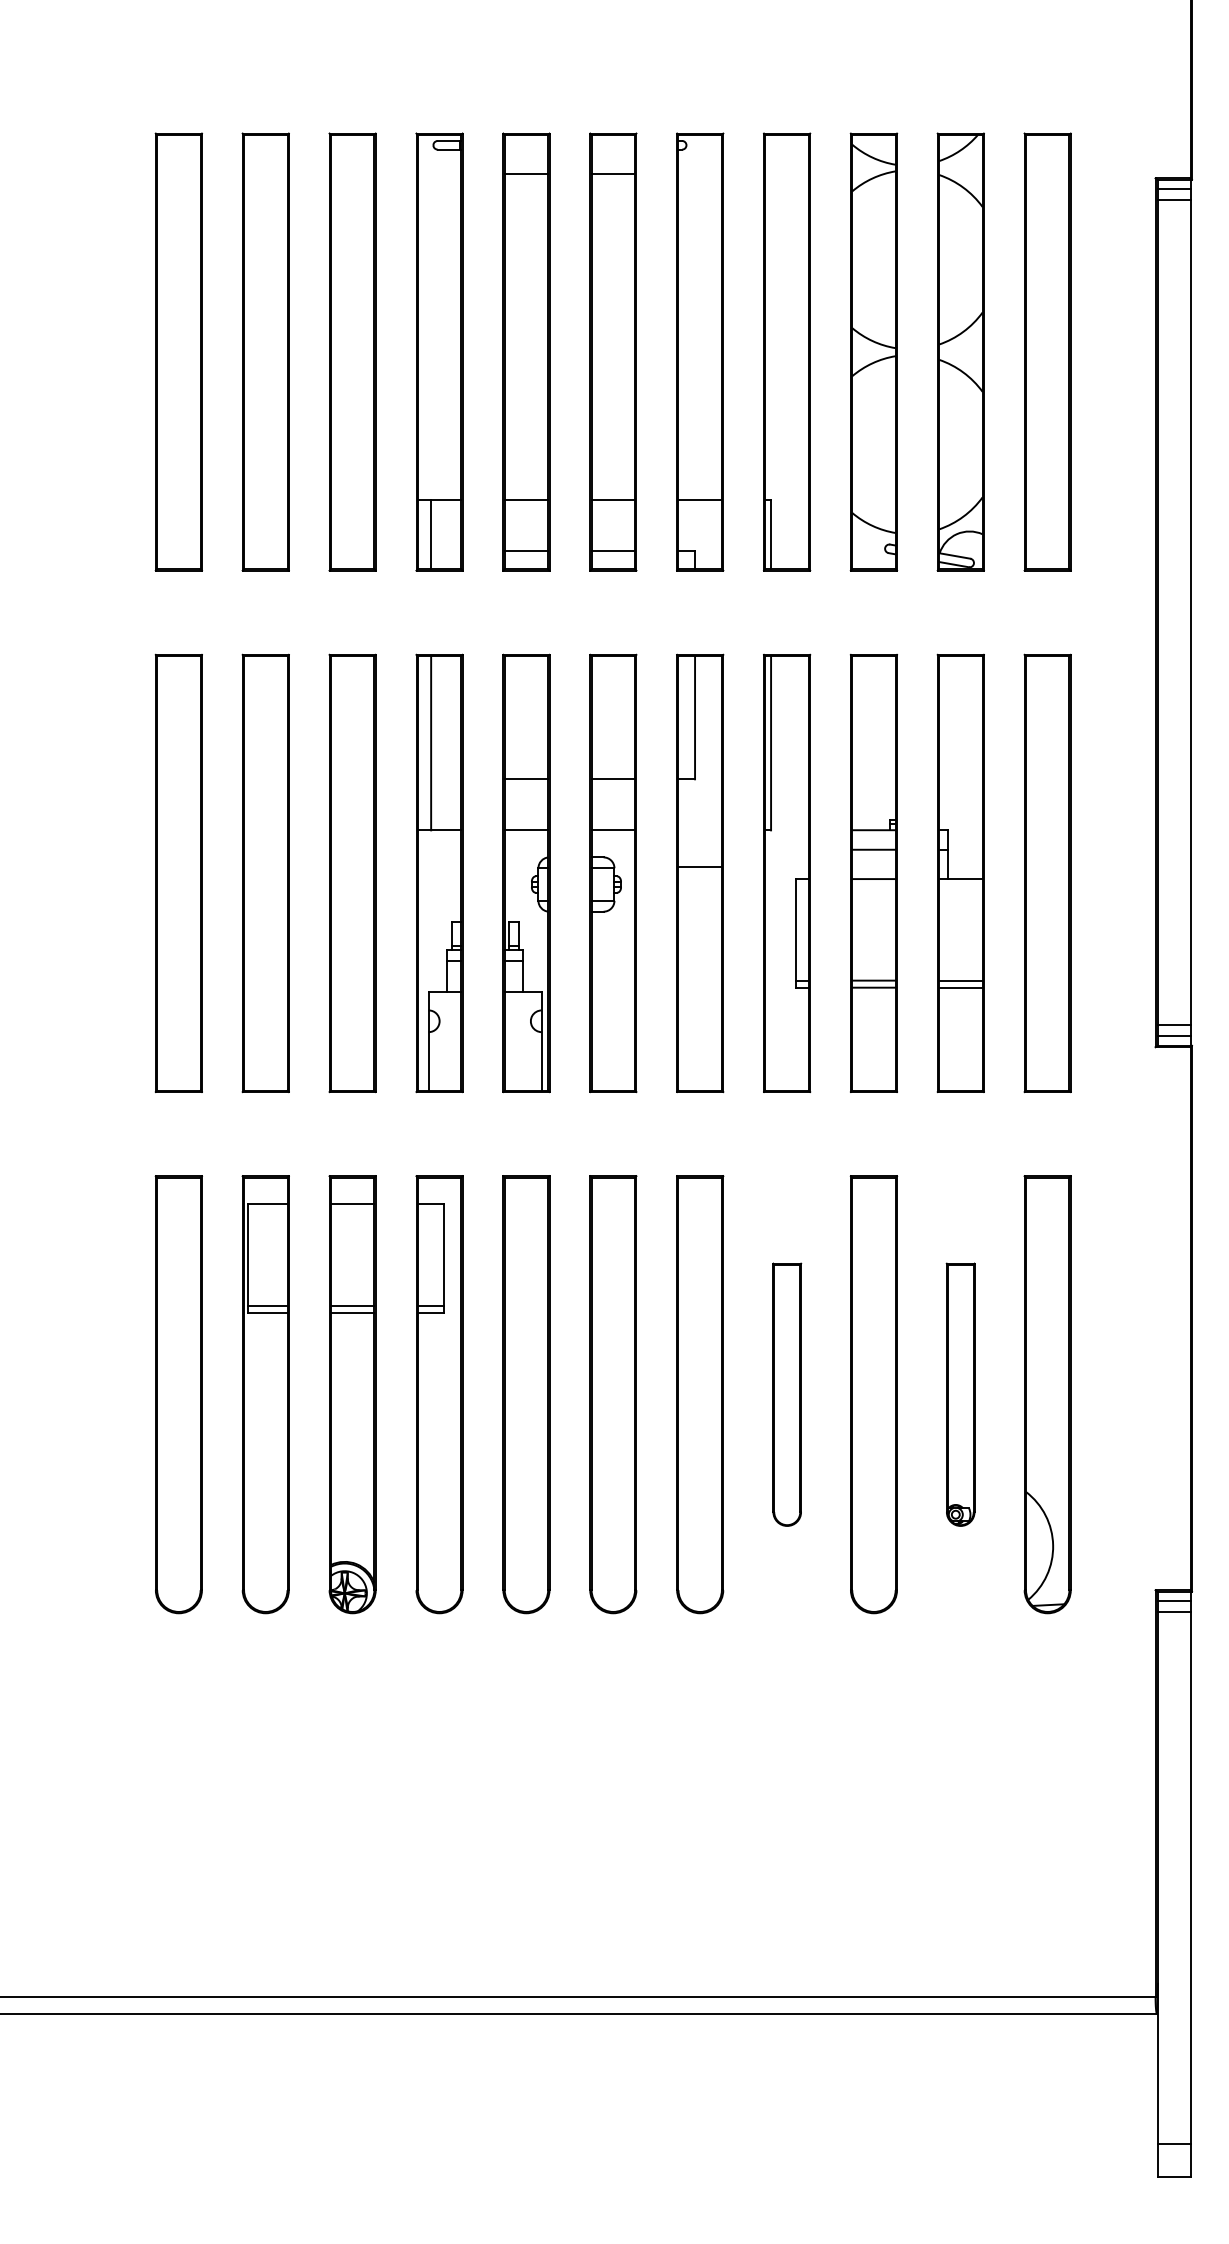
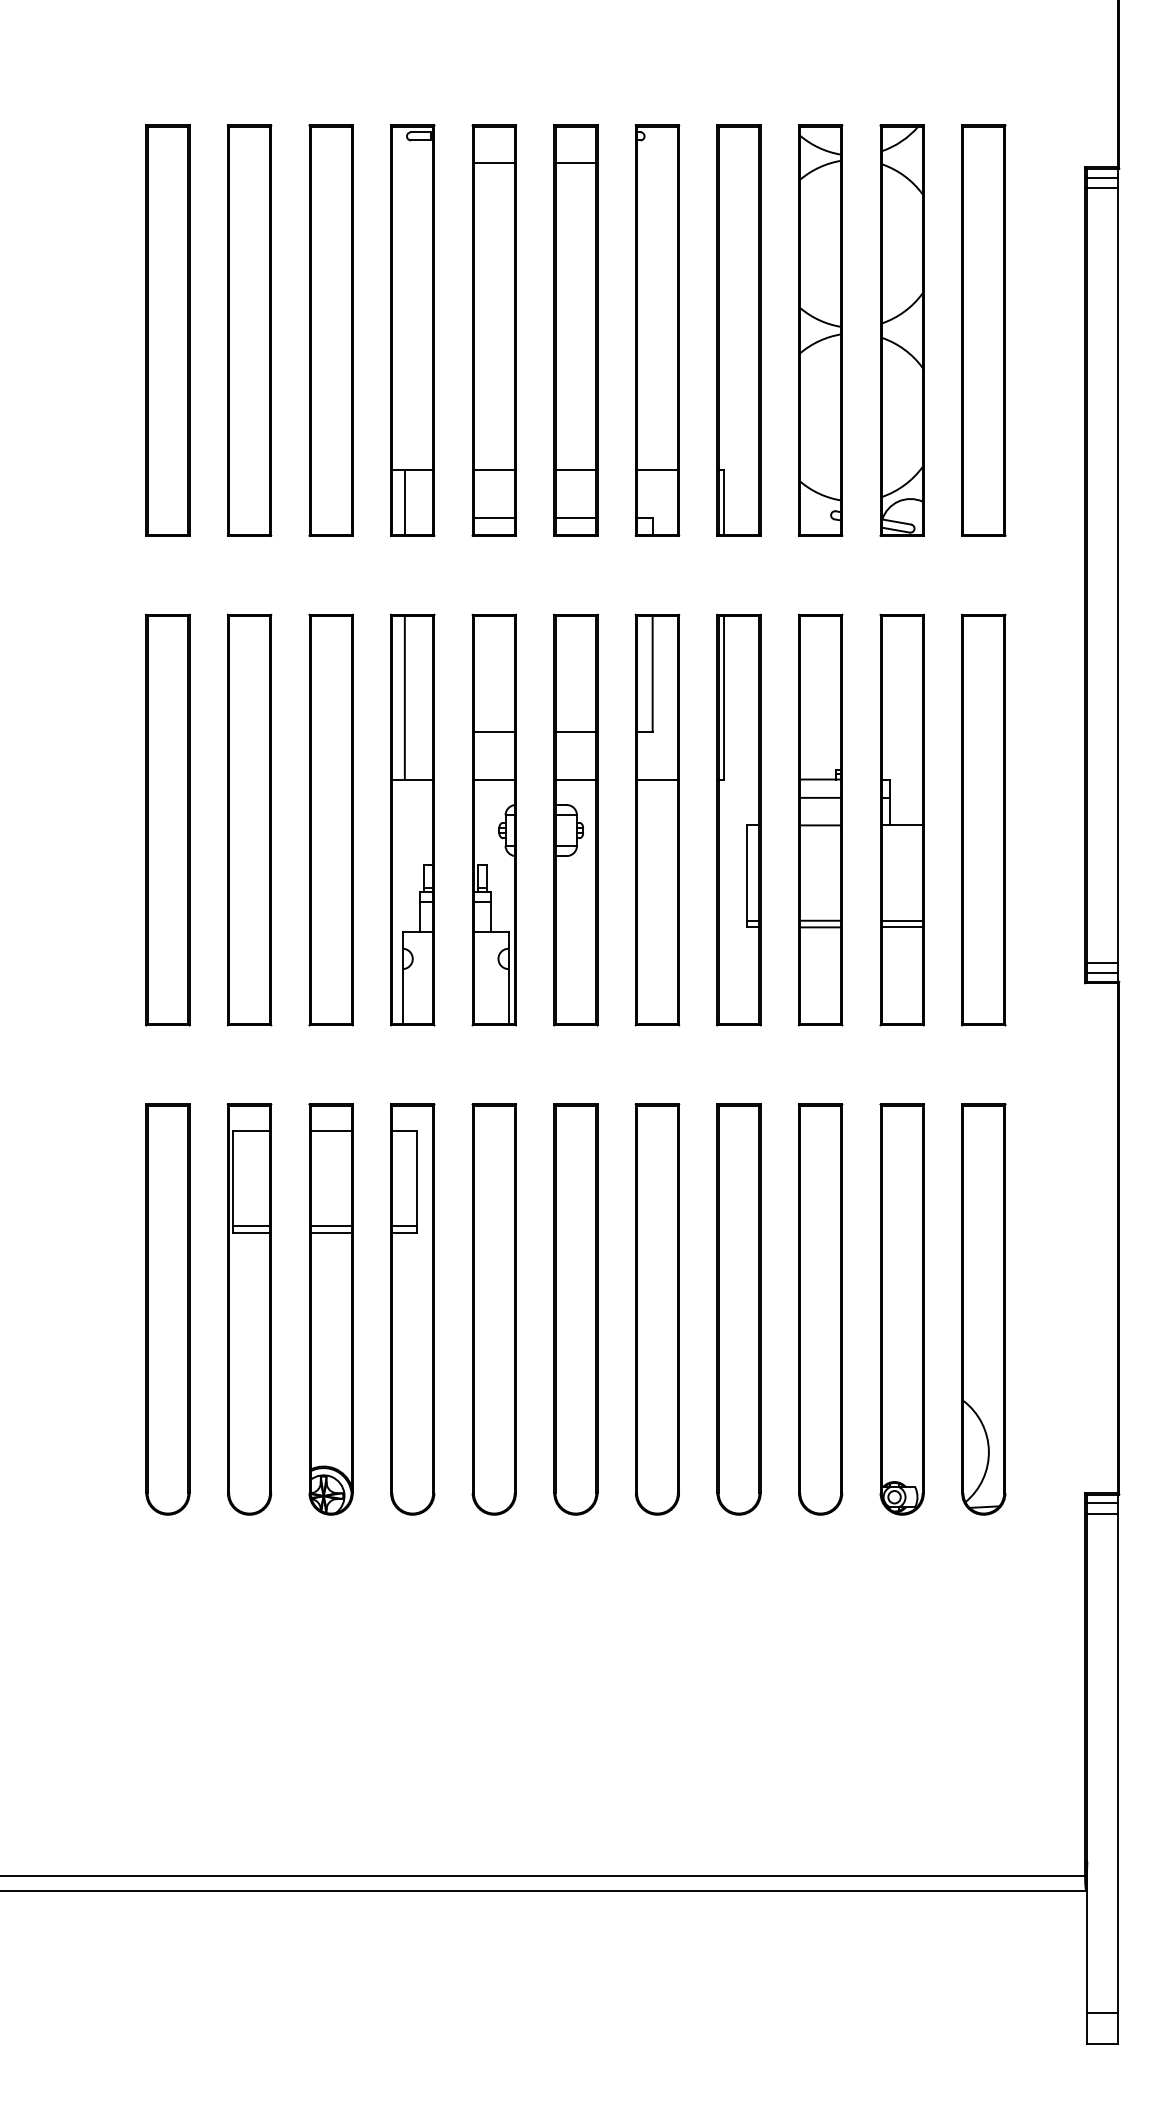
line: (699, 867) -> (656, 779), moved
part: (787, 1394) -> (739, 1309), size x1.67
part: (960, 1394) -> (901, 1309), size x1.67

